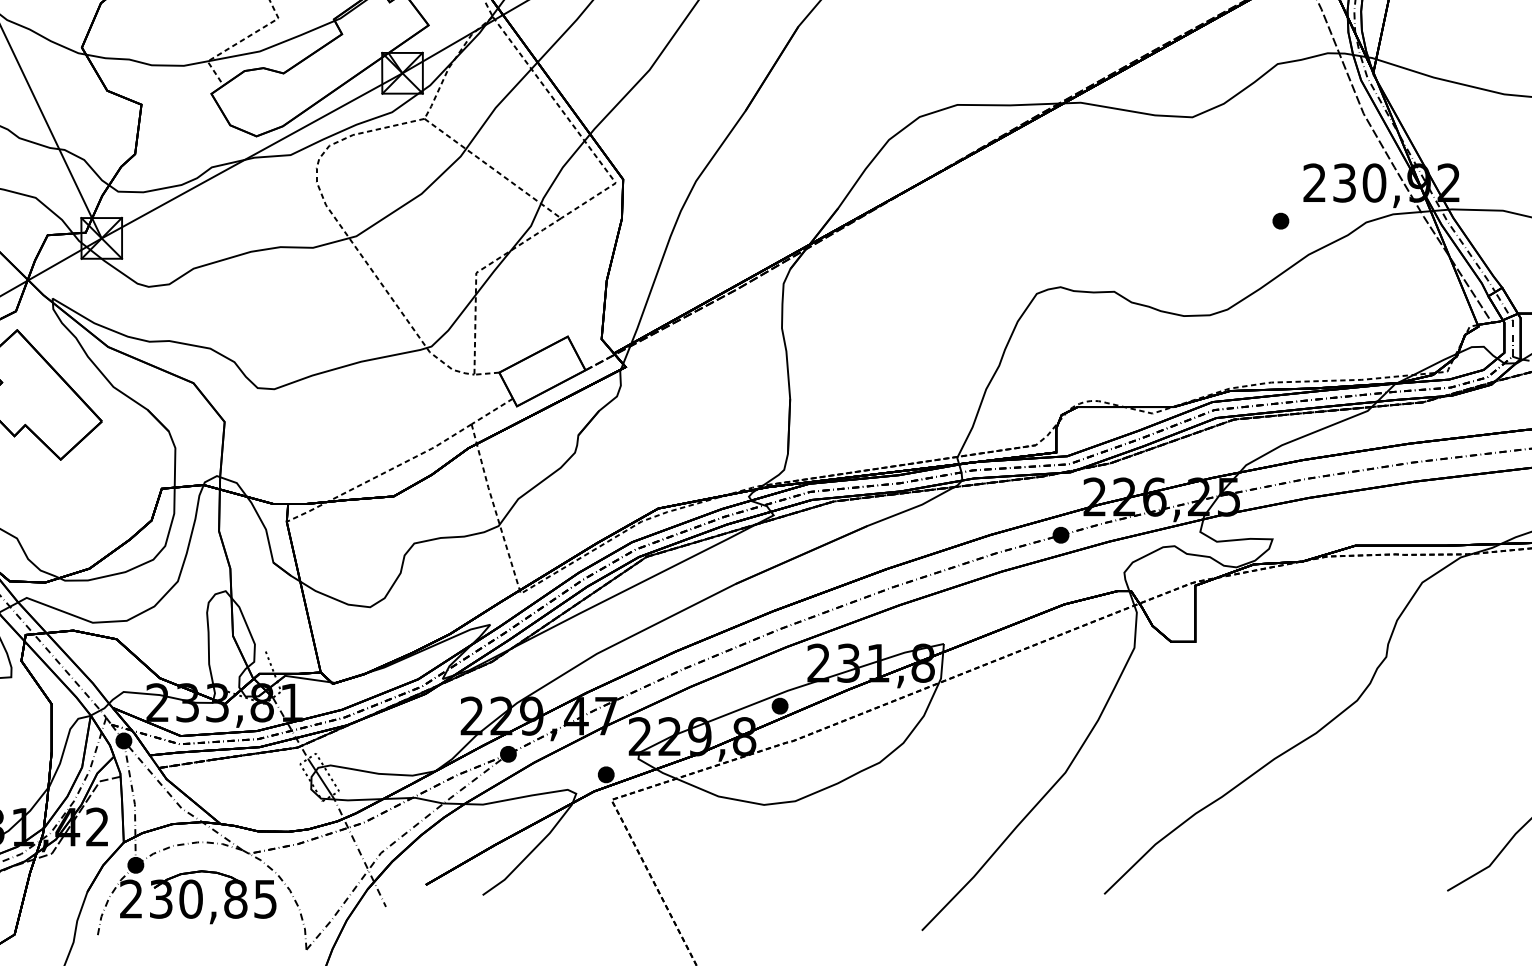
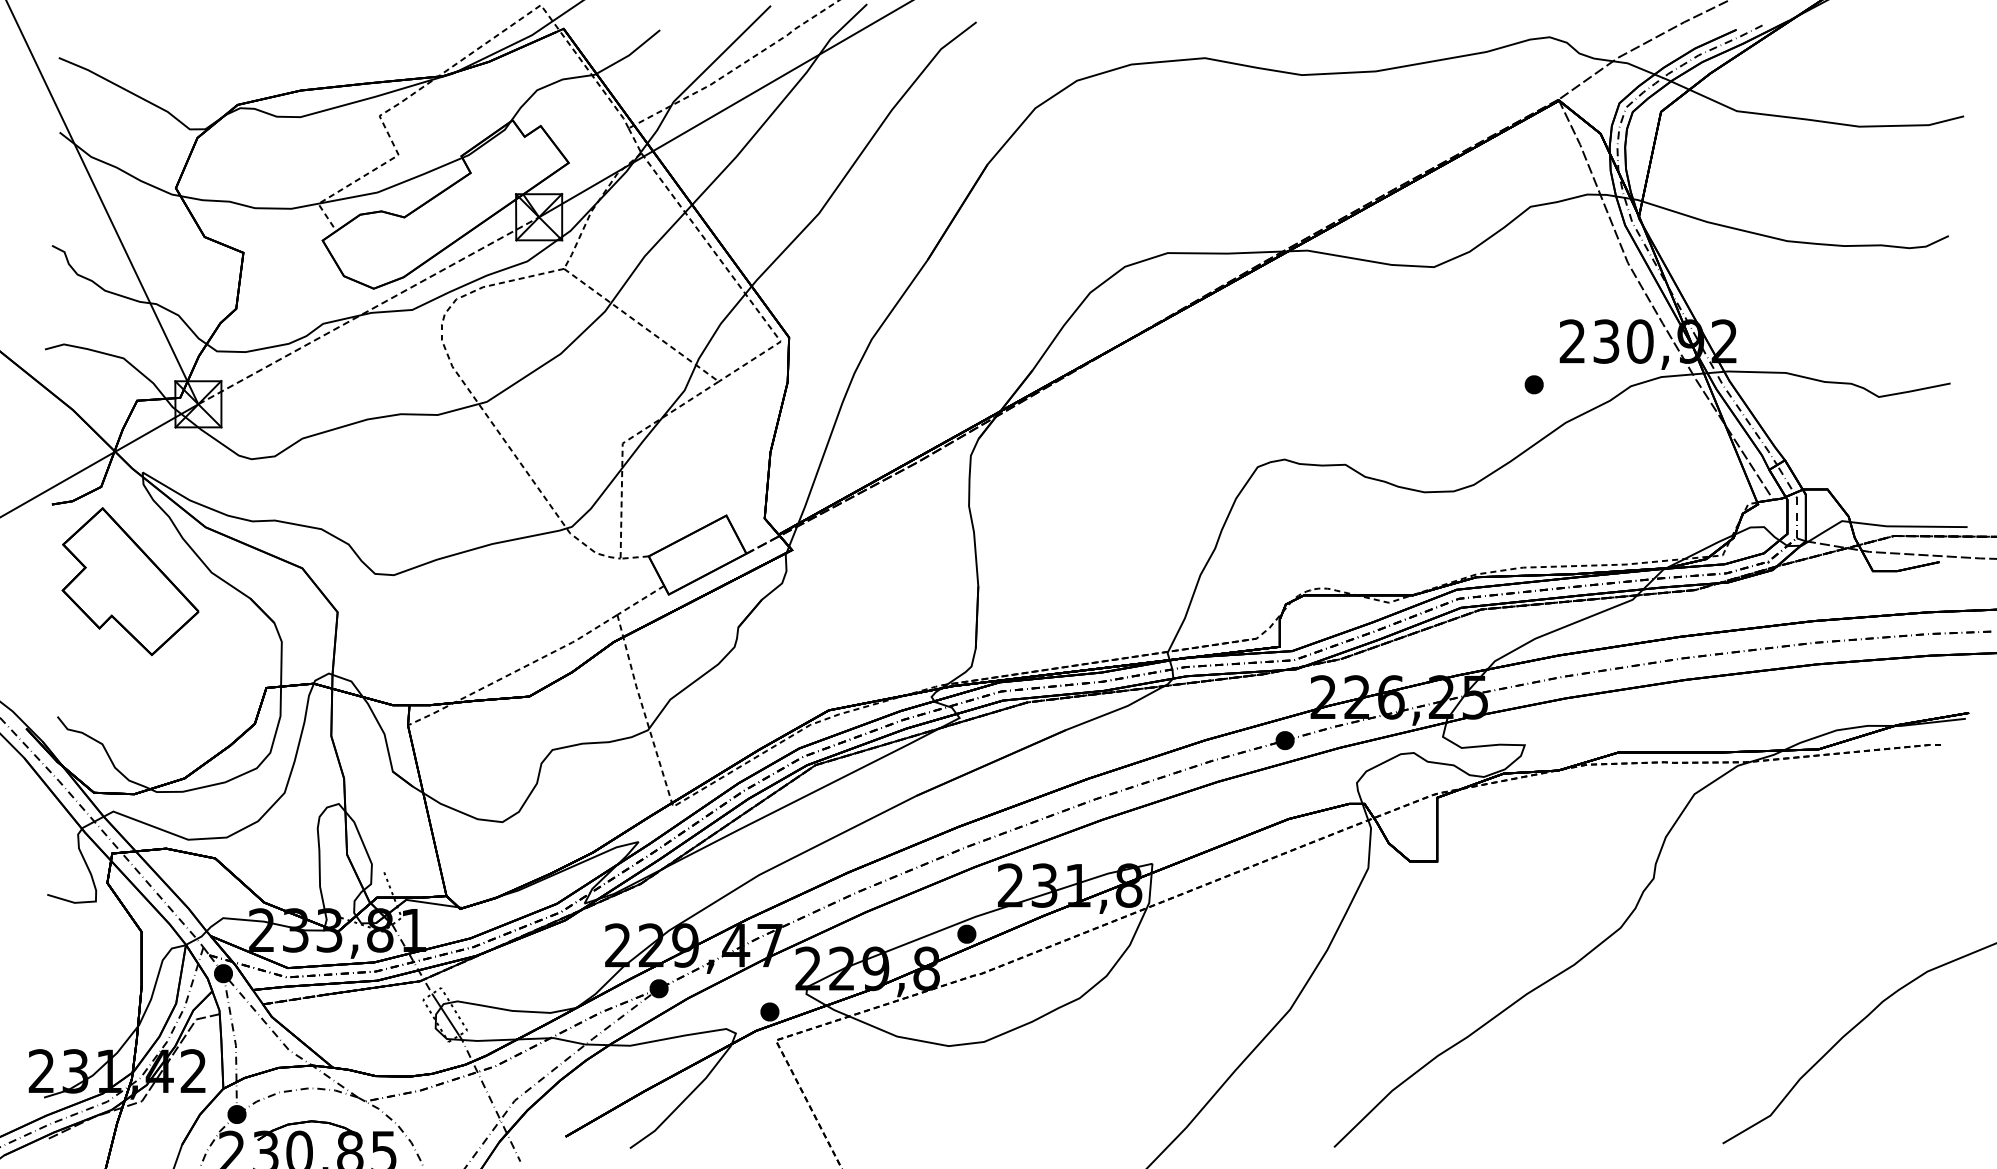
line: (252, 155) -> (369, 310), solid -> dashed

